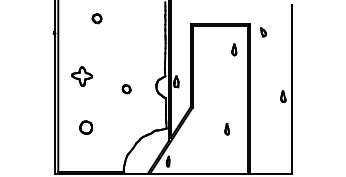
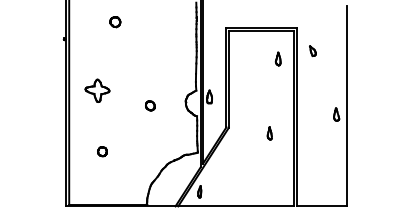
part: (263, 32) -> (312, 51), moved
part: (86, 127) -> (102, 151), size x0.62
part: (226, 129) -> (269, 133), moved

